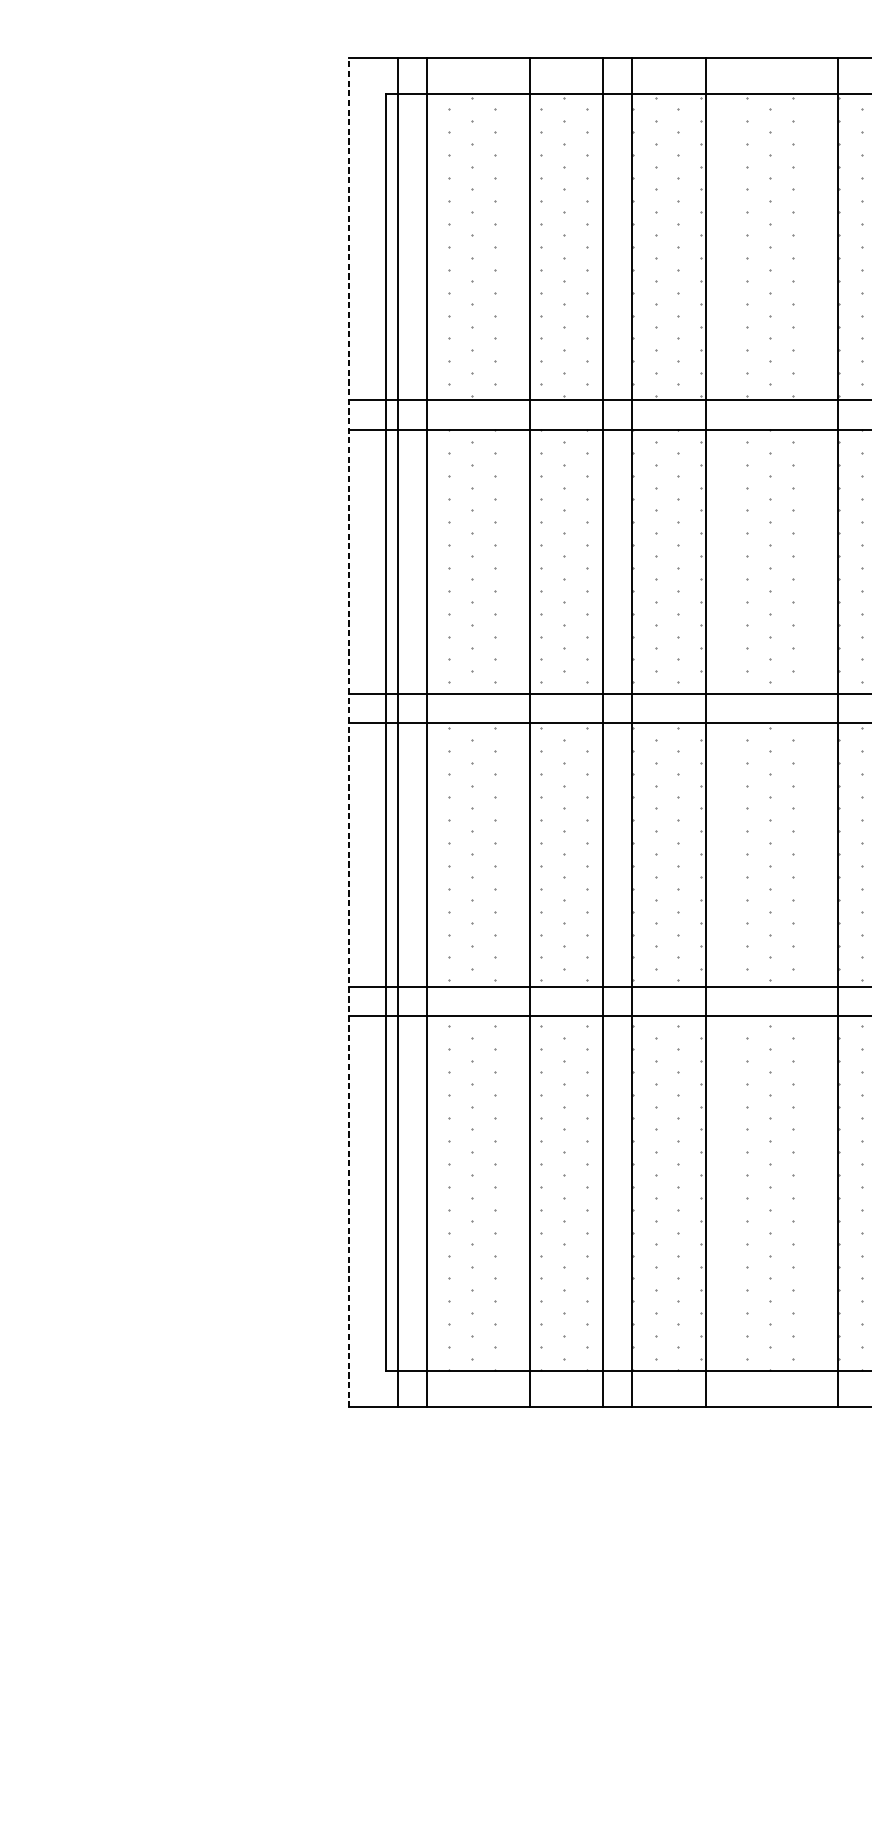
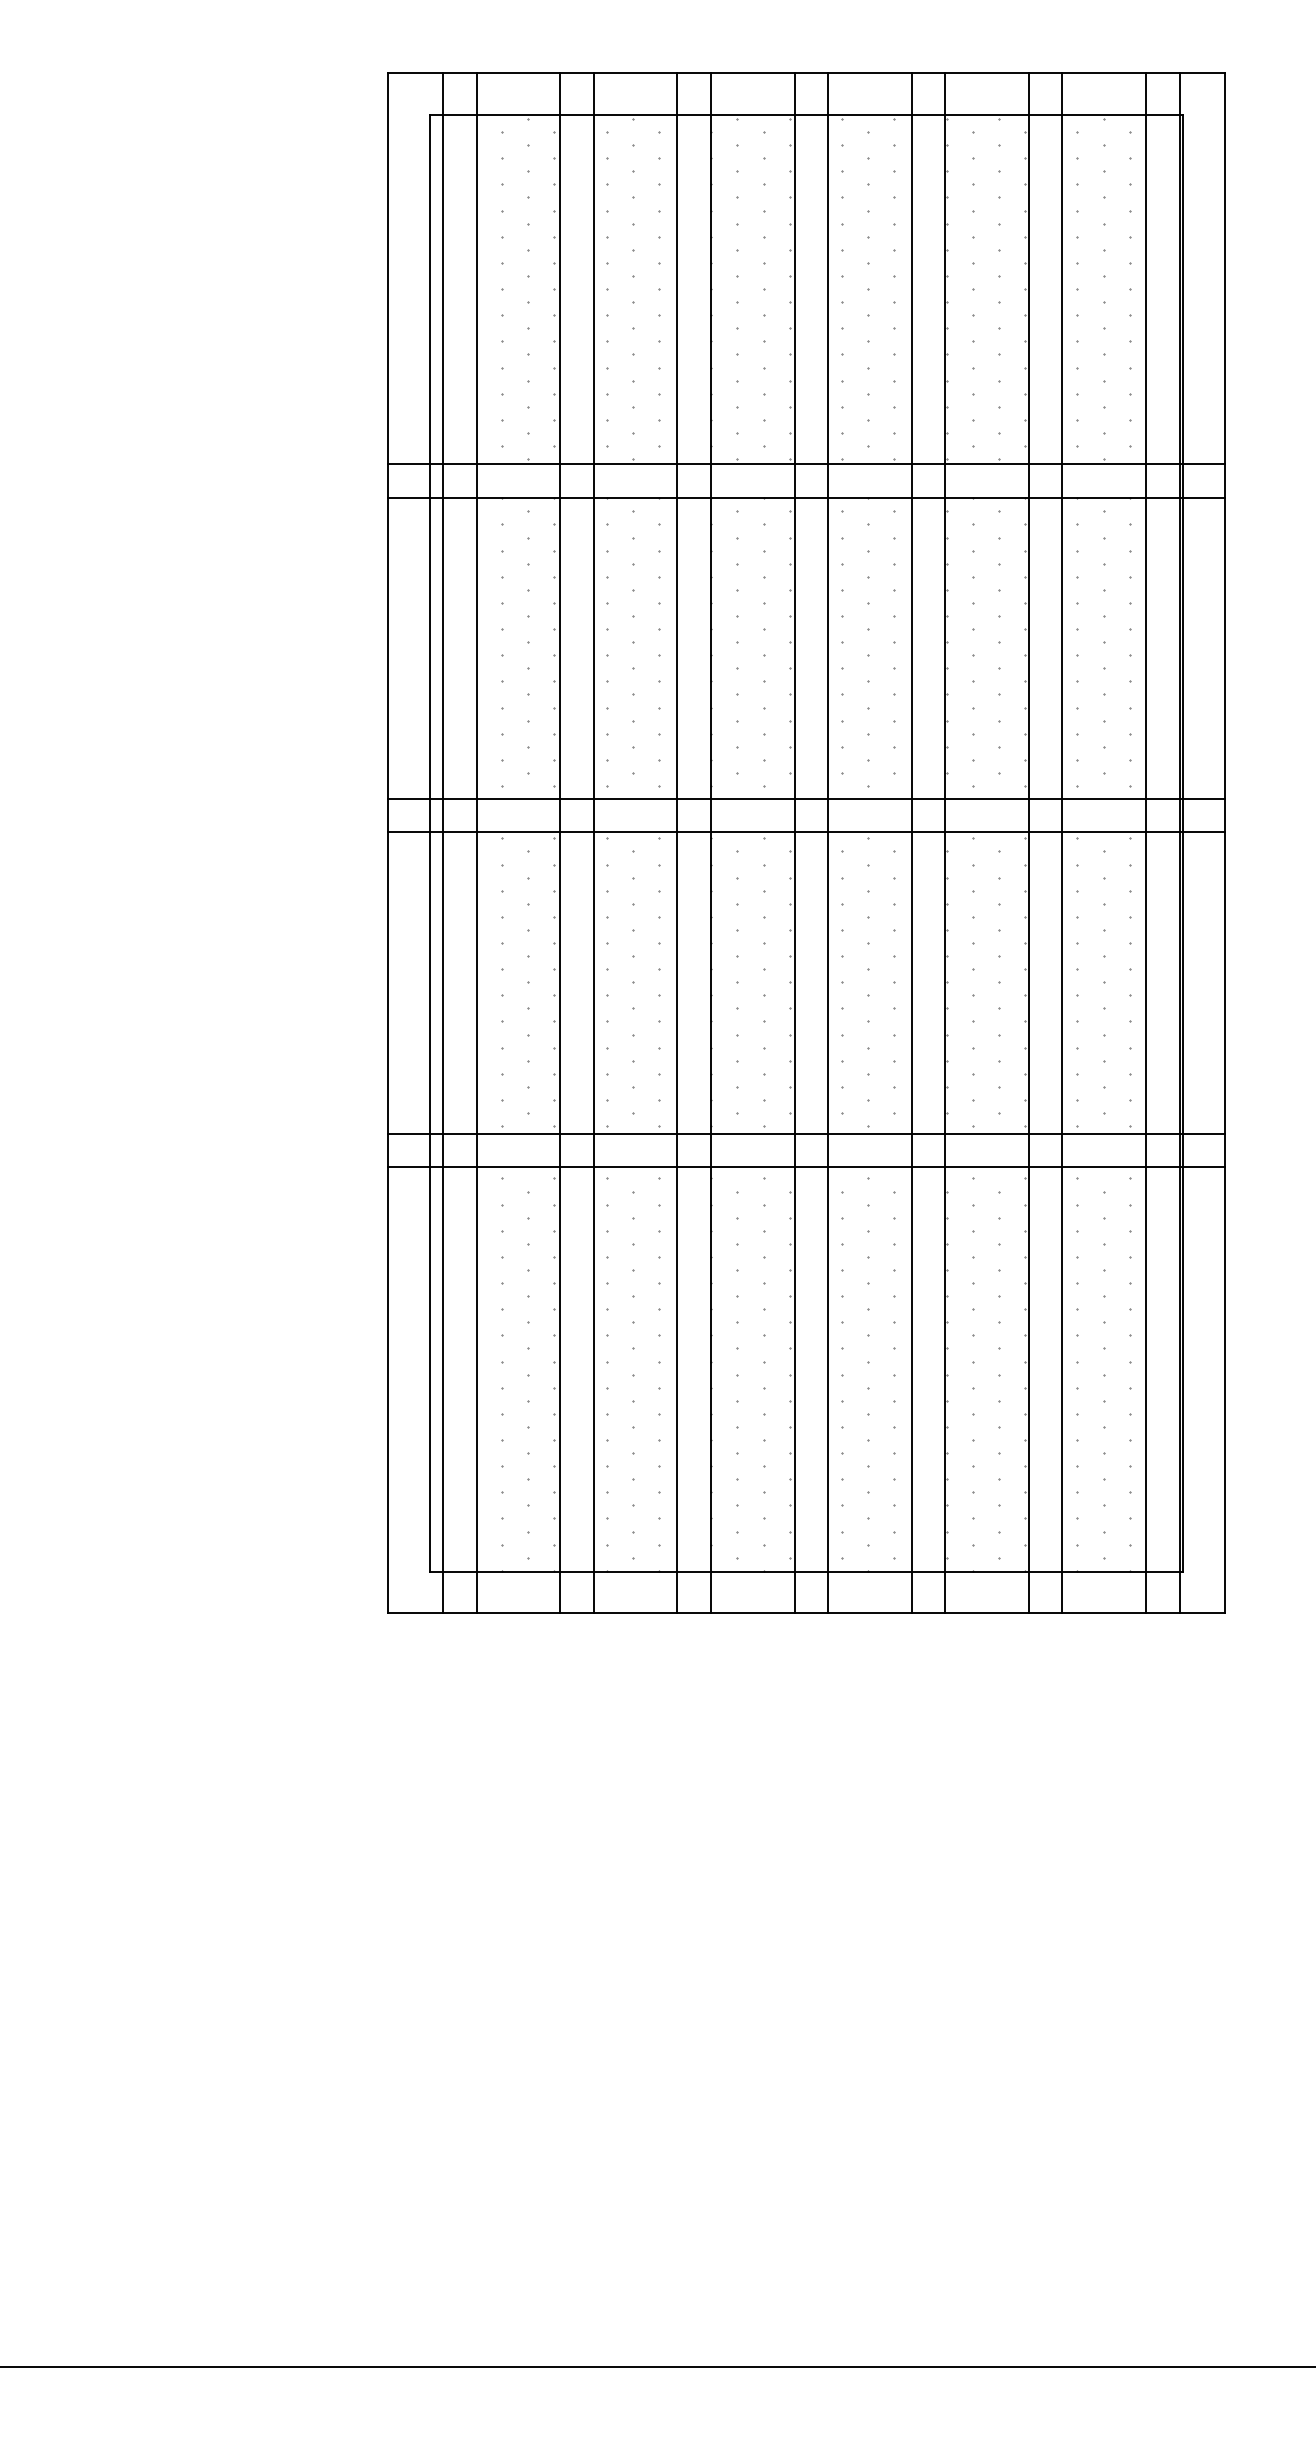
line: (348, 731) -> (387, 842), dashed -> solid
line: (500, 732) -> (560, 843), added
line: (735, 732) -> (828, 843), added
line: (808, 732) -> (911, 843), added

